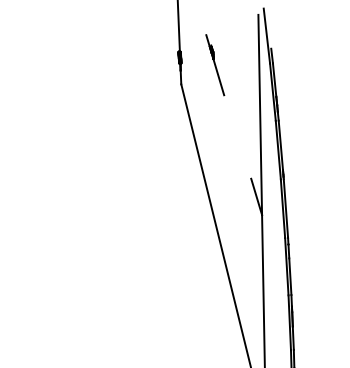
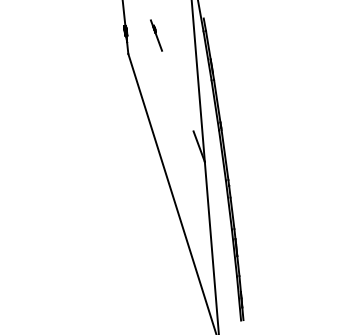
part: (215, 65) -> (156, 35), size x0.6

